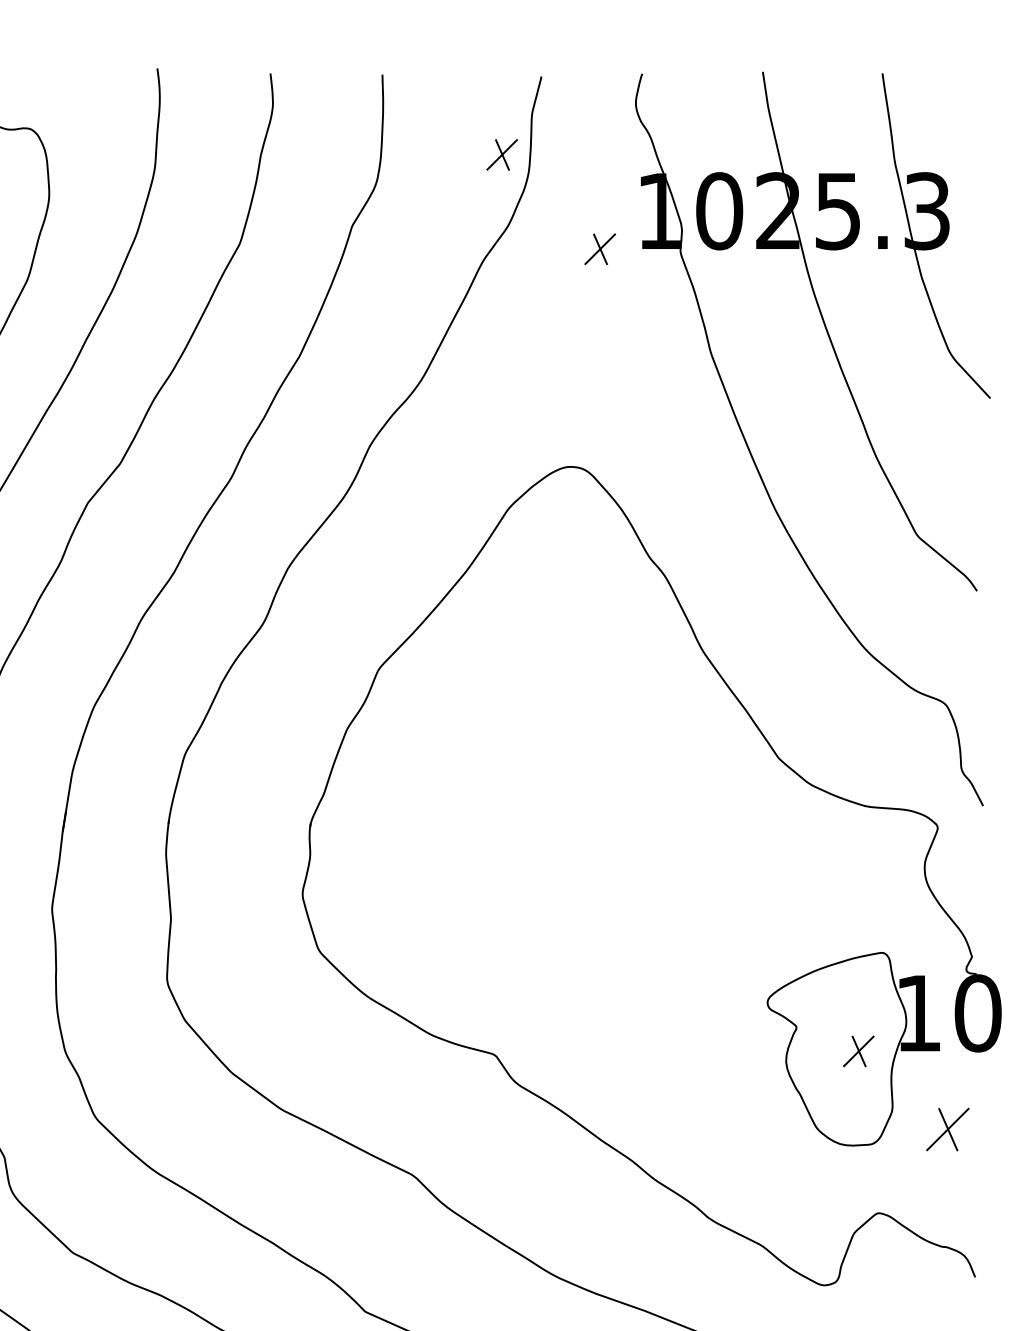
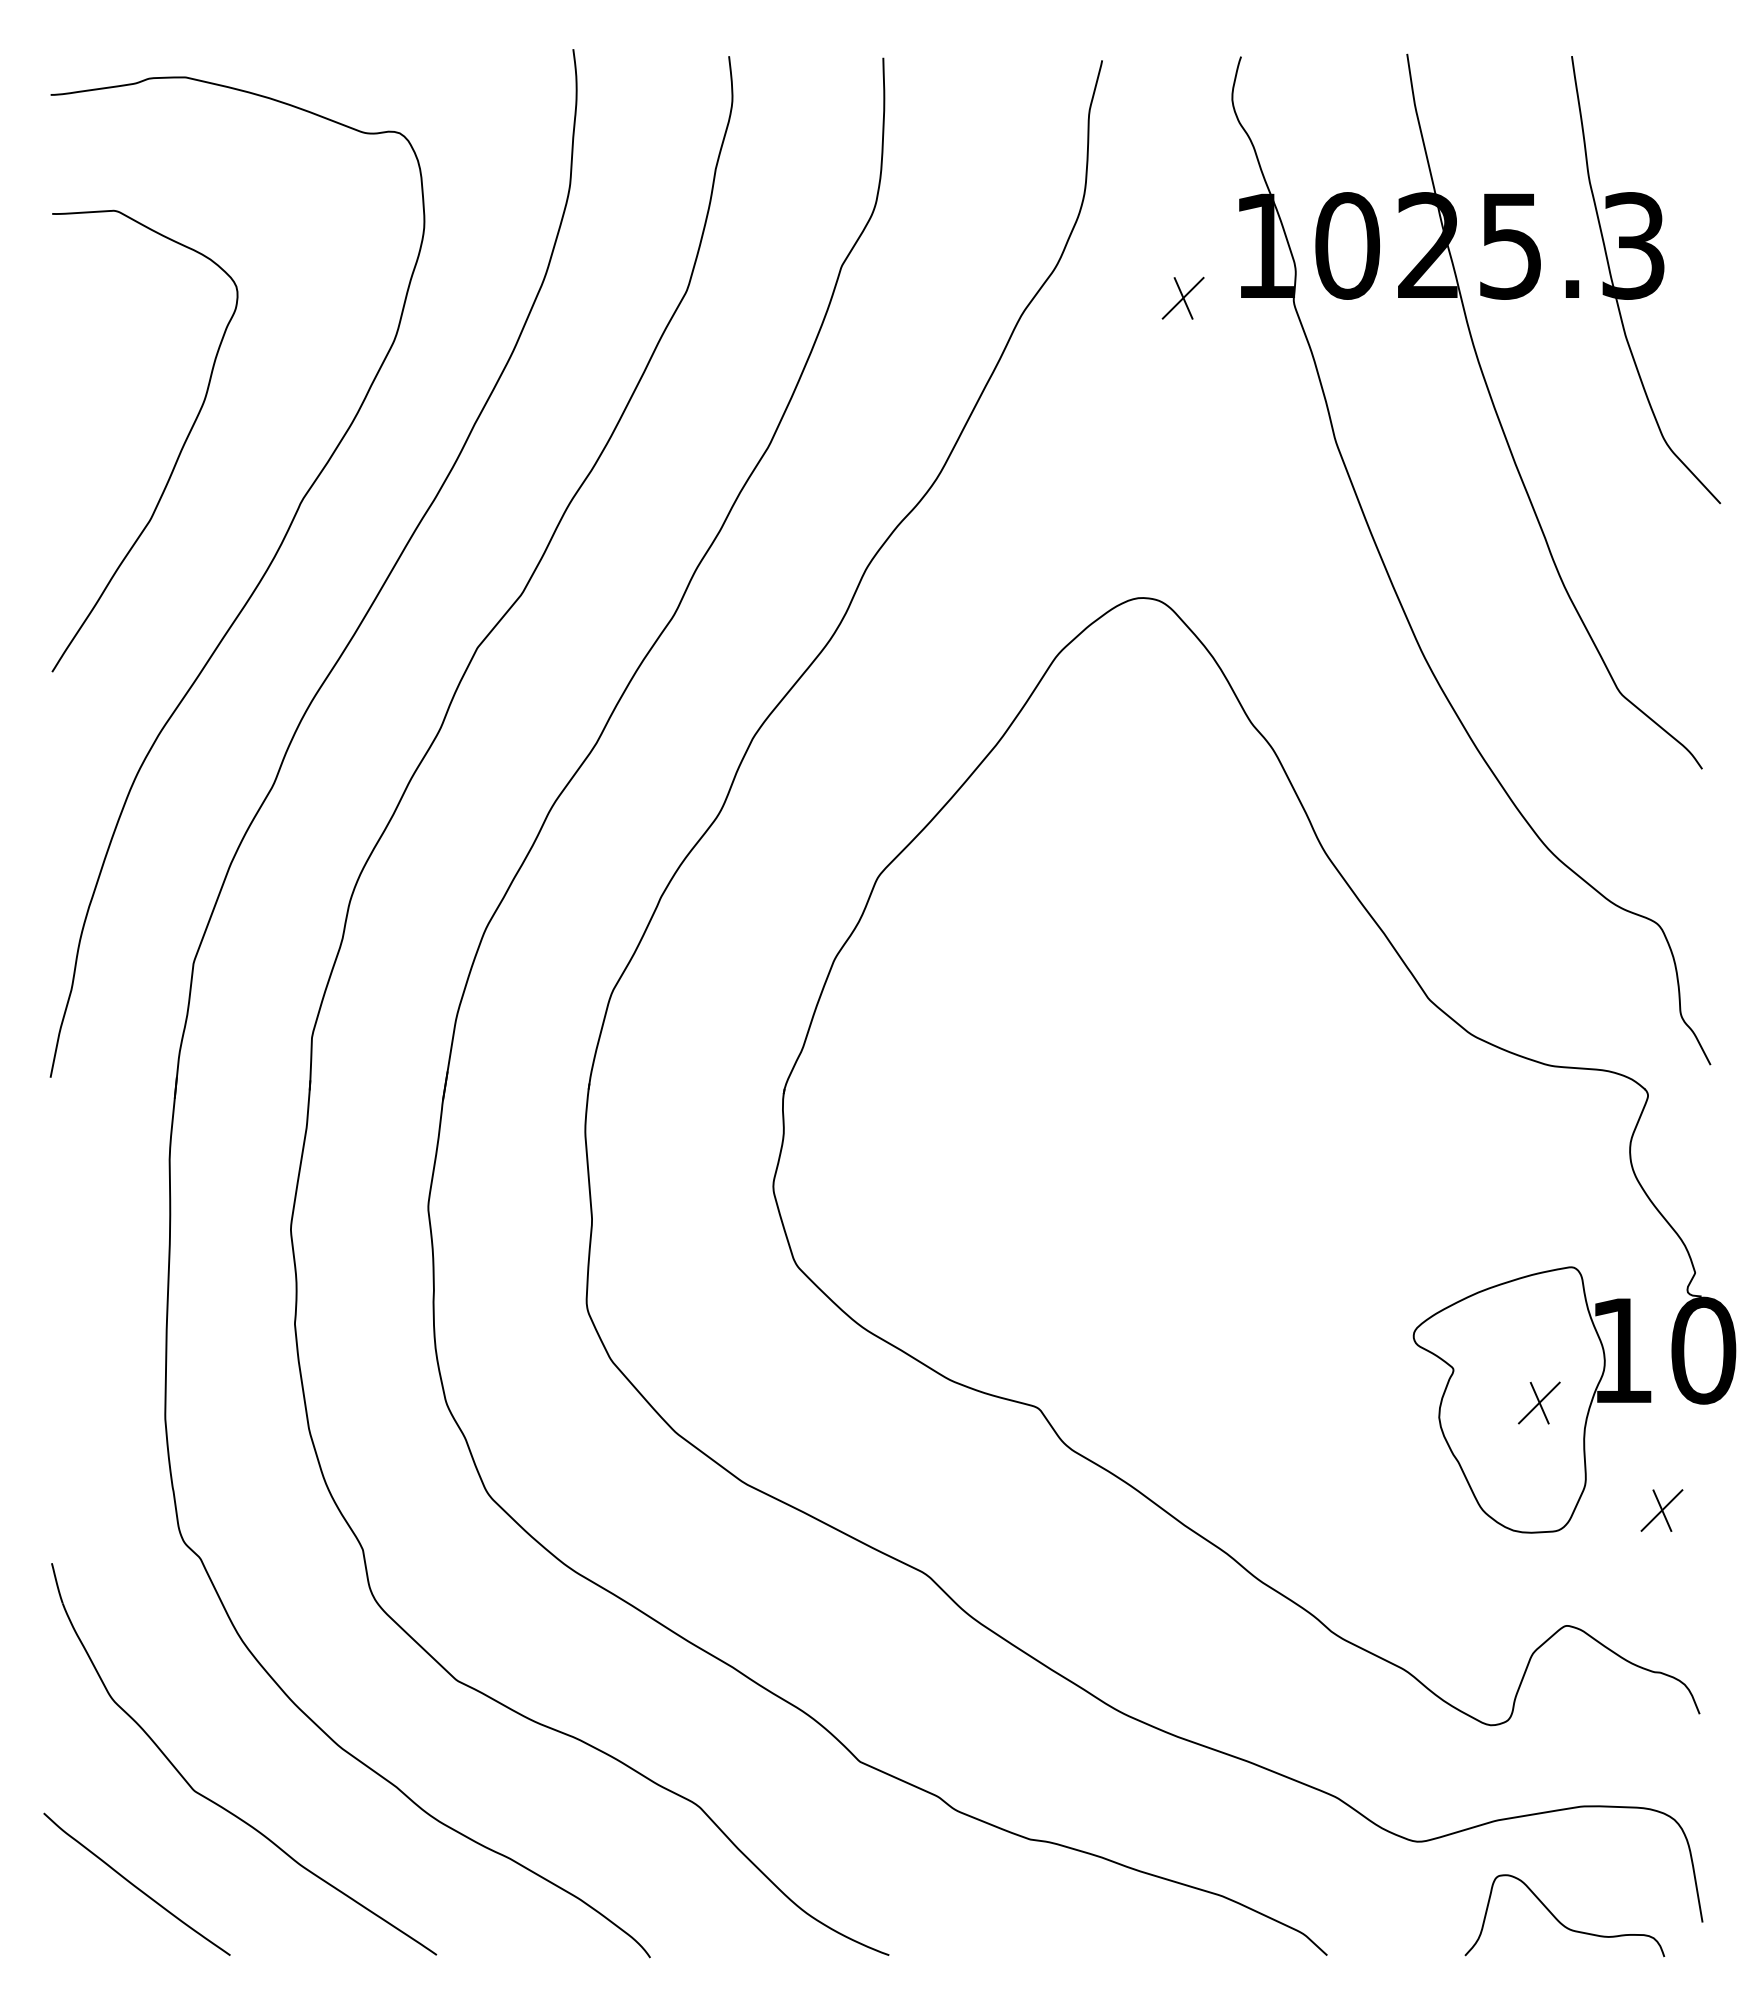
part: (501, 154) -> (1047, 167), removed
part: (947, 1129) -> (1661, 1510), size x0.71

